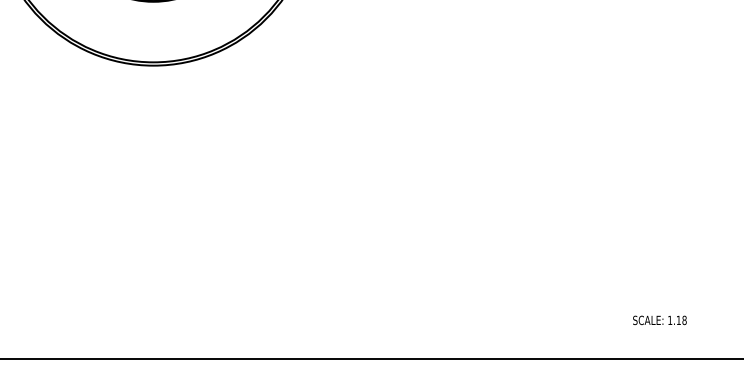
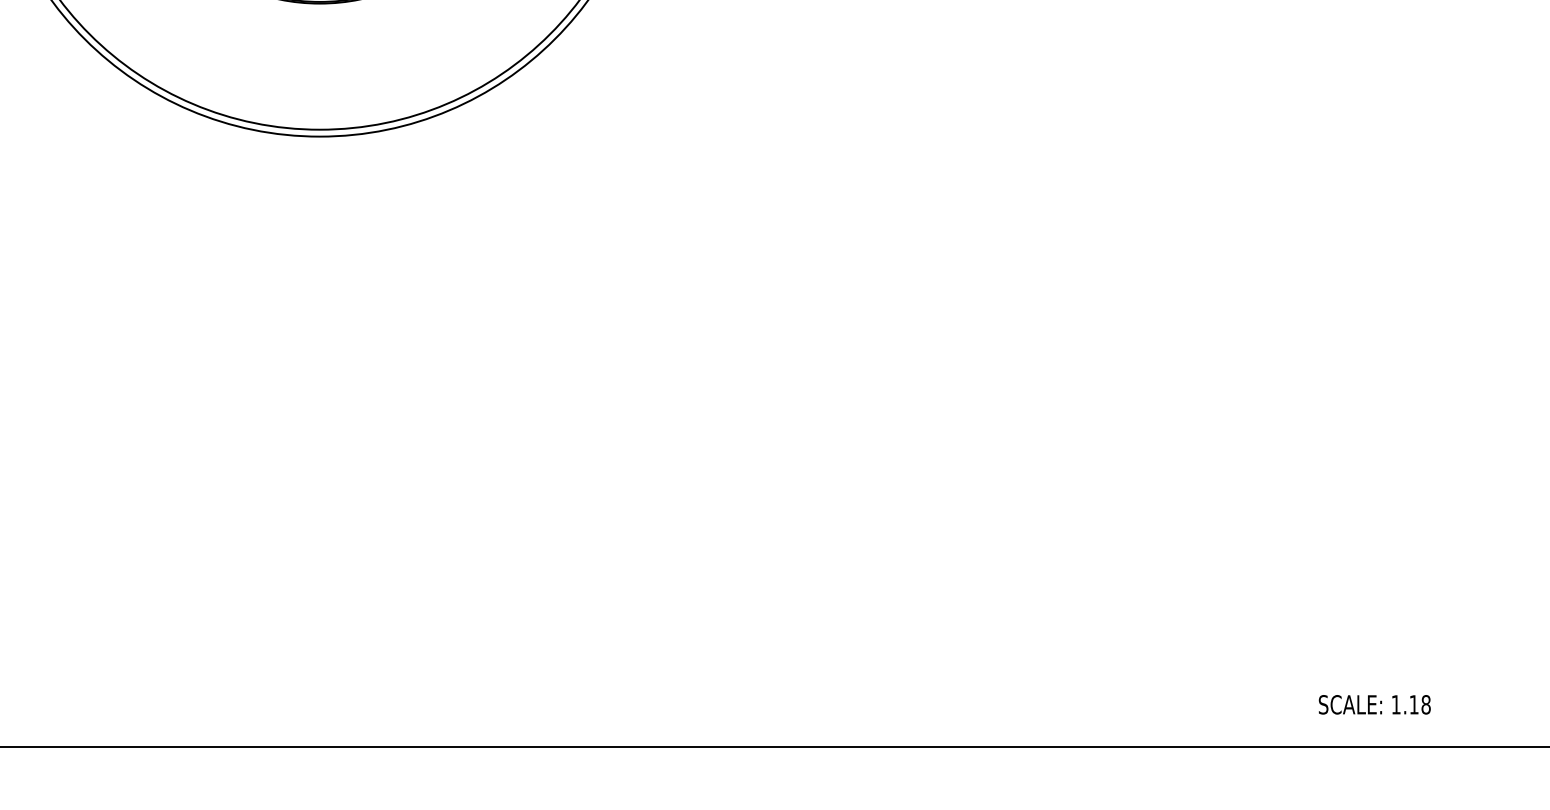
text: (659, 320) -> (1373, 704), moved

